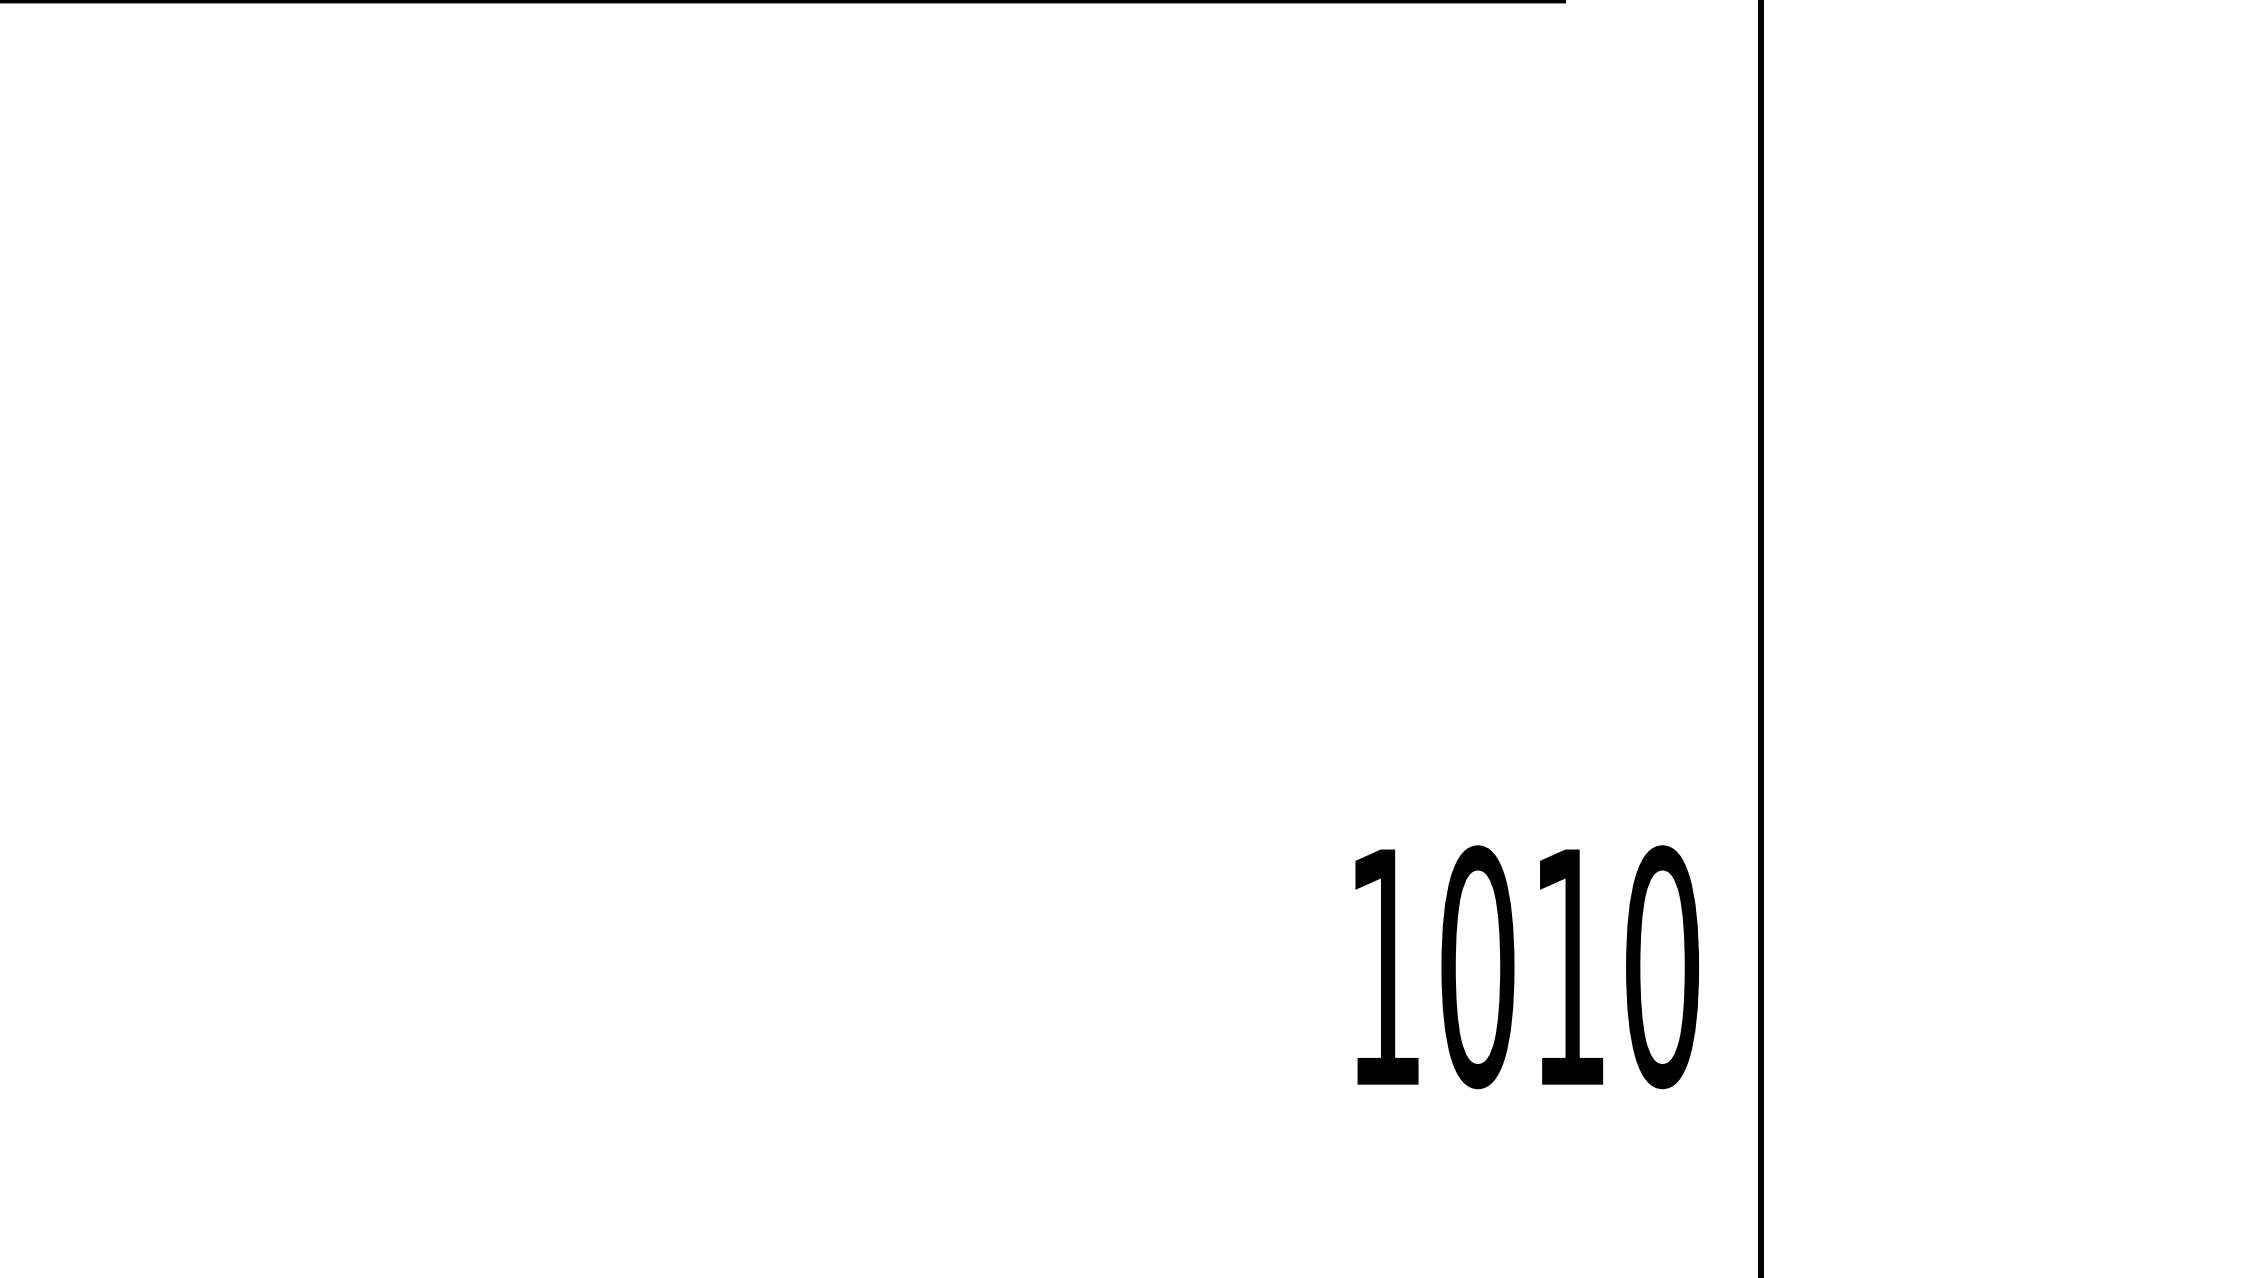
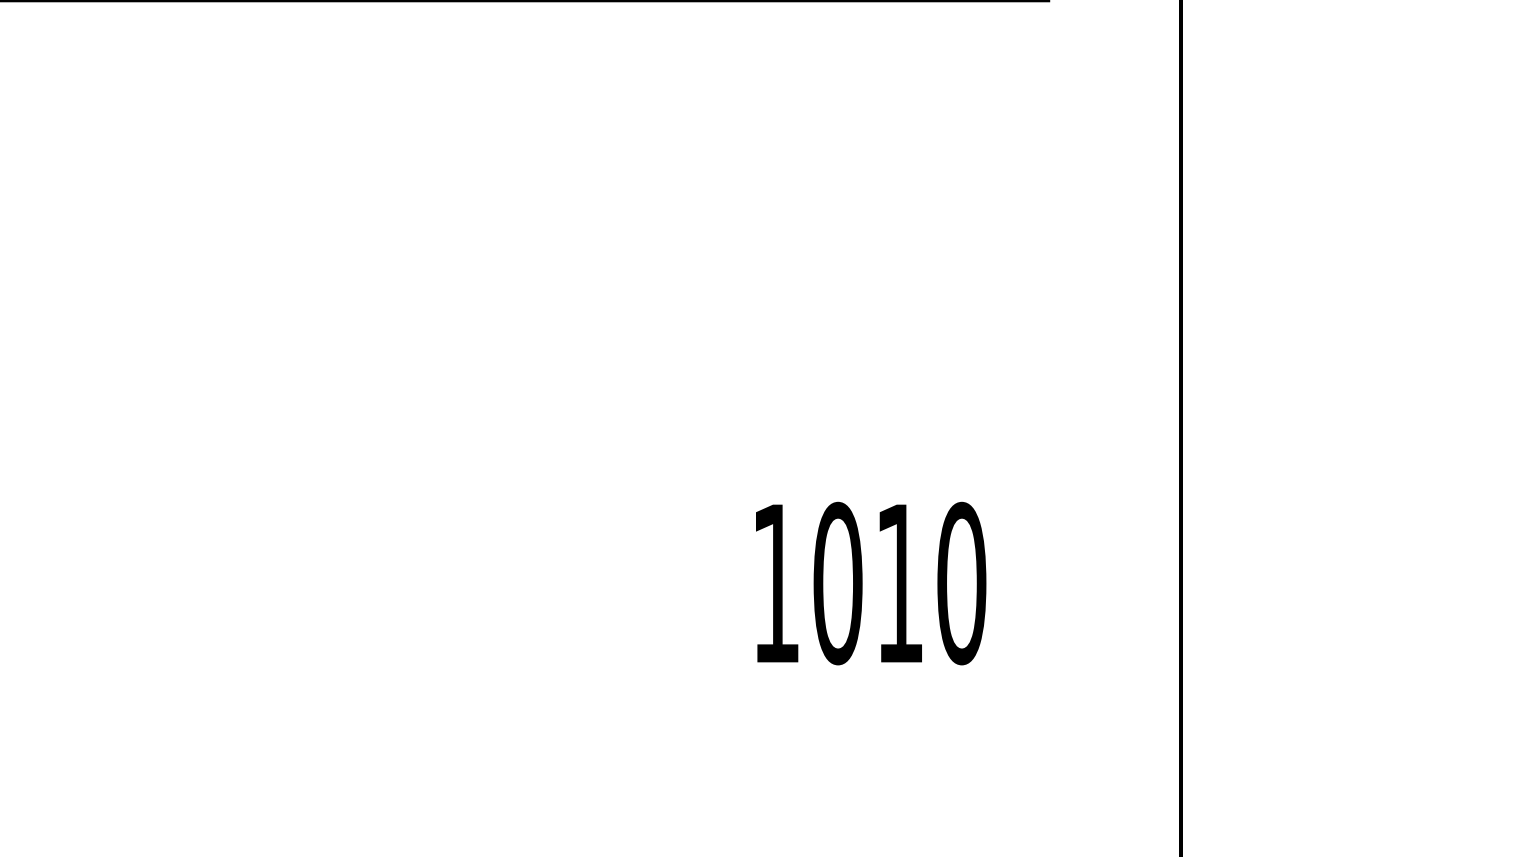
text: (1527, 967) -> (871, 583), moved

